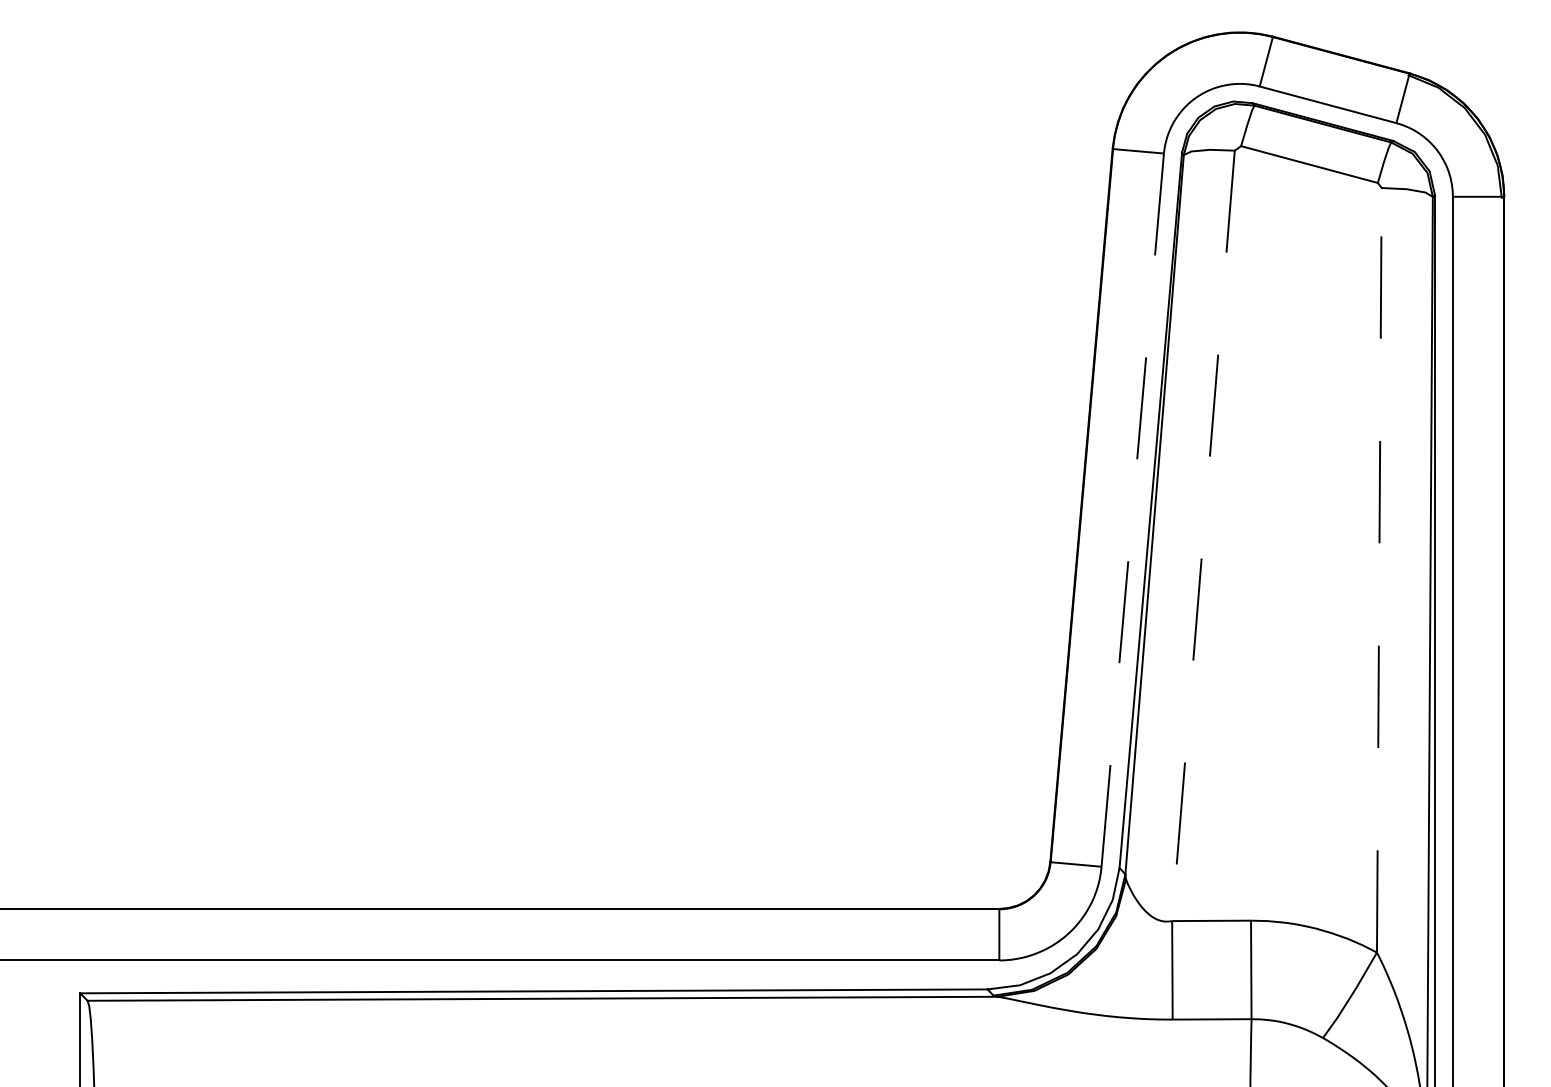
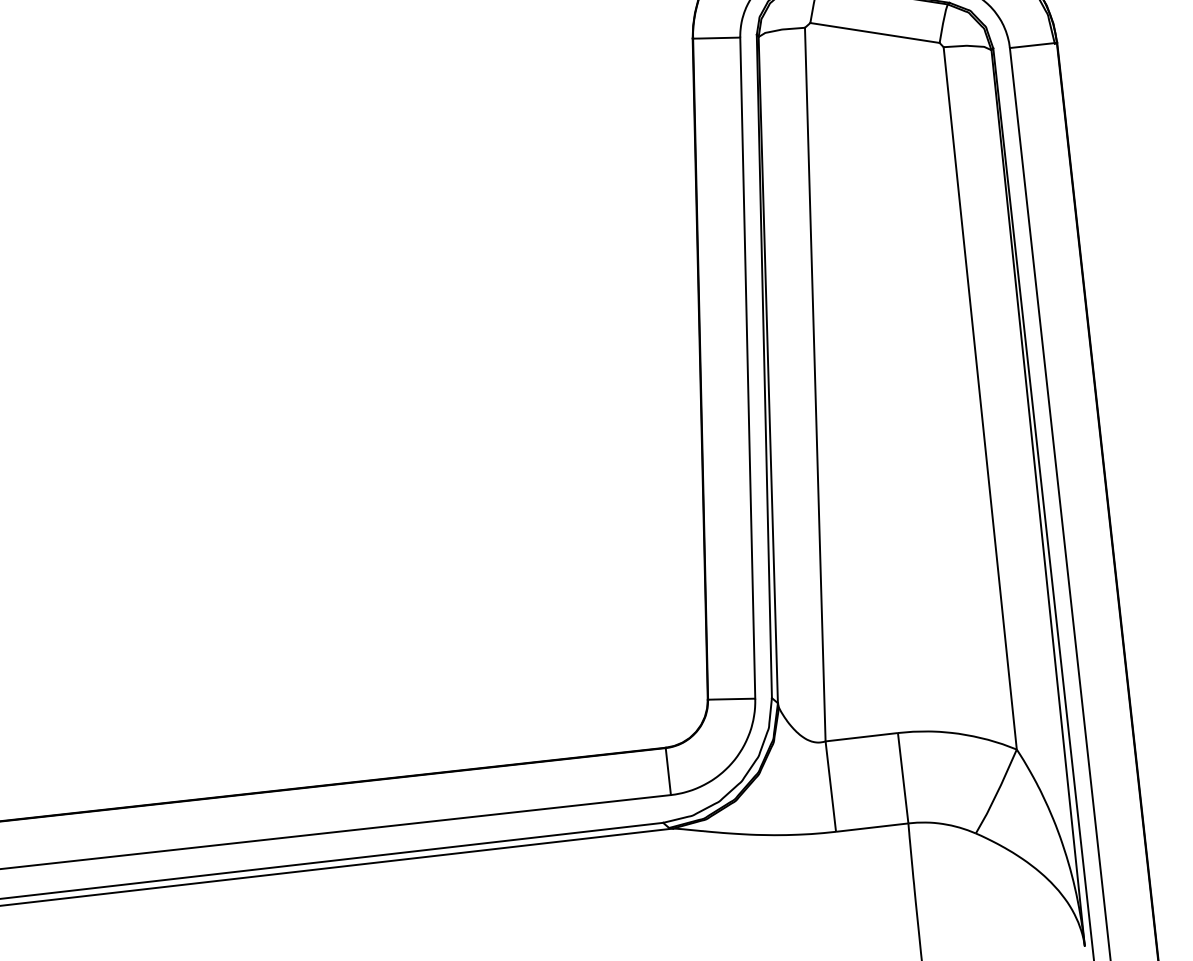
line: (1132, 510) -> (747, 368), dashed -> solid
line: (1203, 536) -> (815, 385), dashed -> solid
line: (1379, 569) -> (980, 397), dashed -> solid

